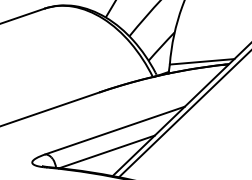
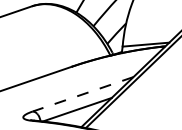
line: (114, 130) -> (82, 94), solid -> dashed

